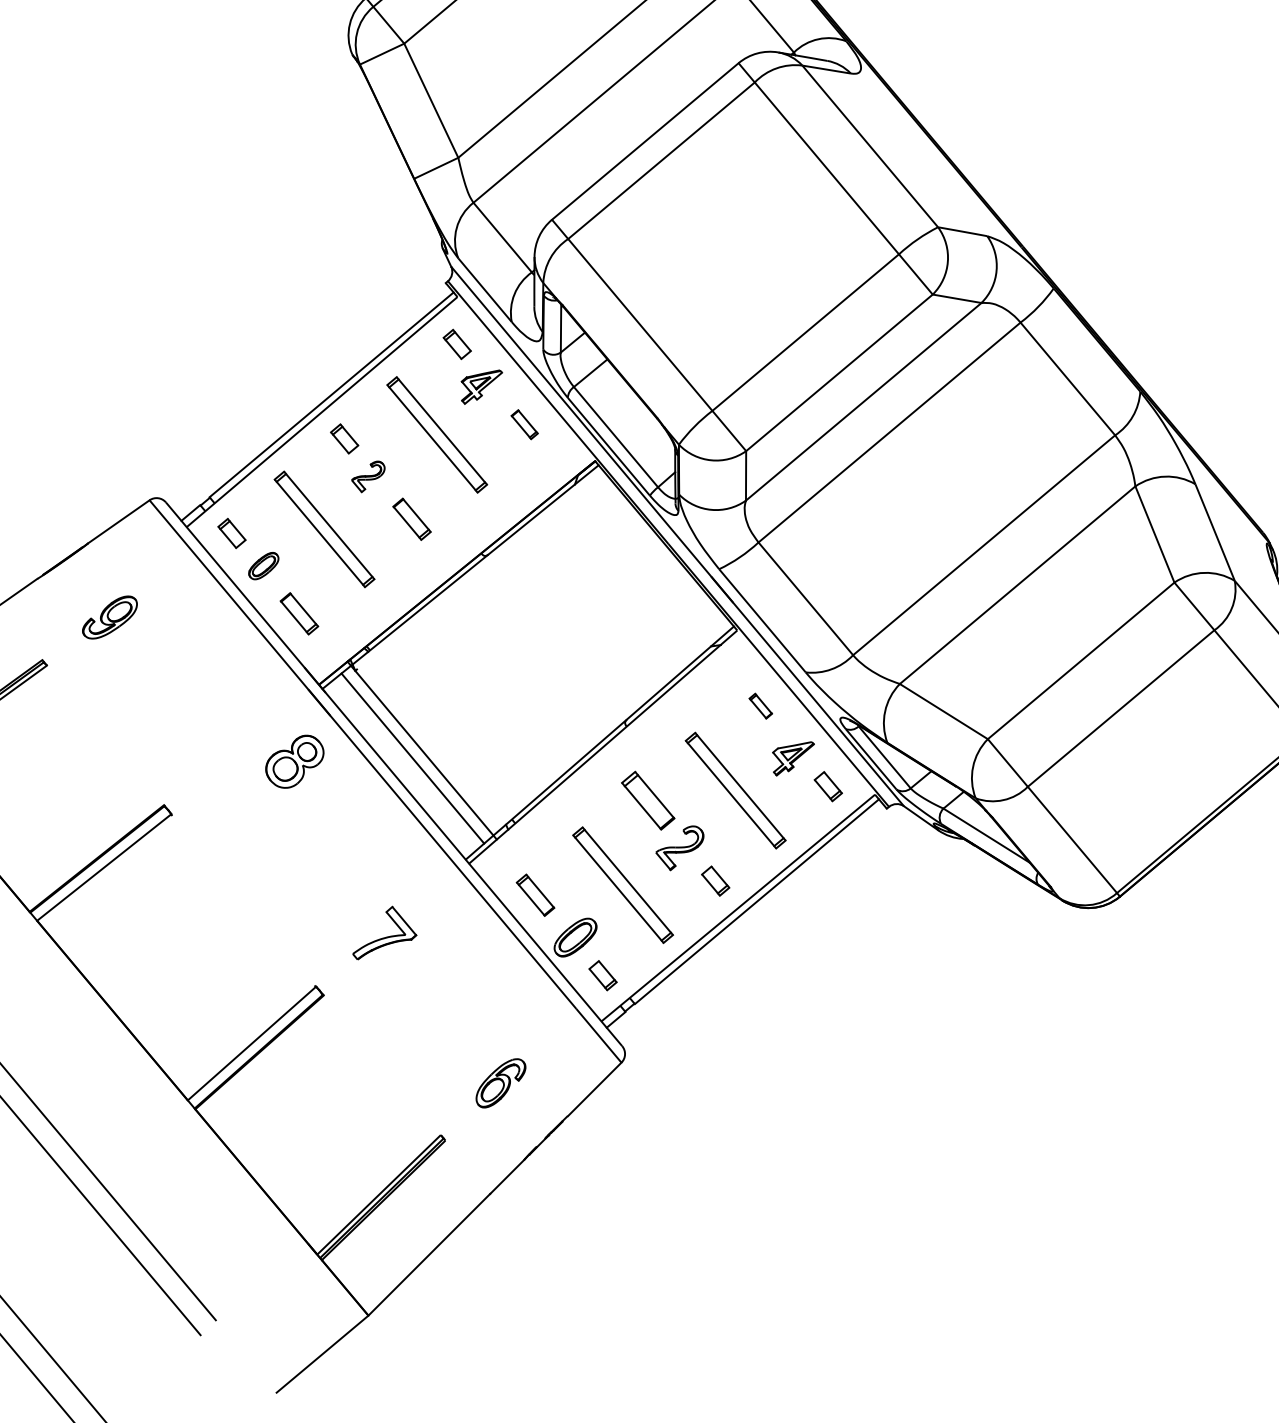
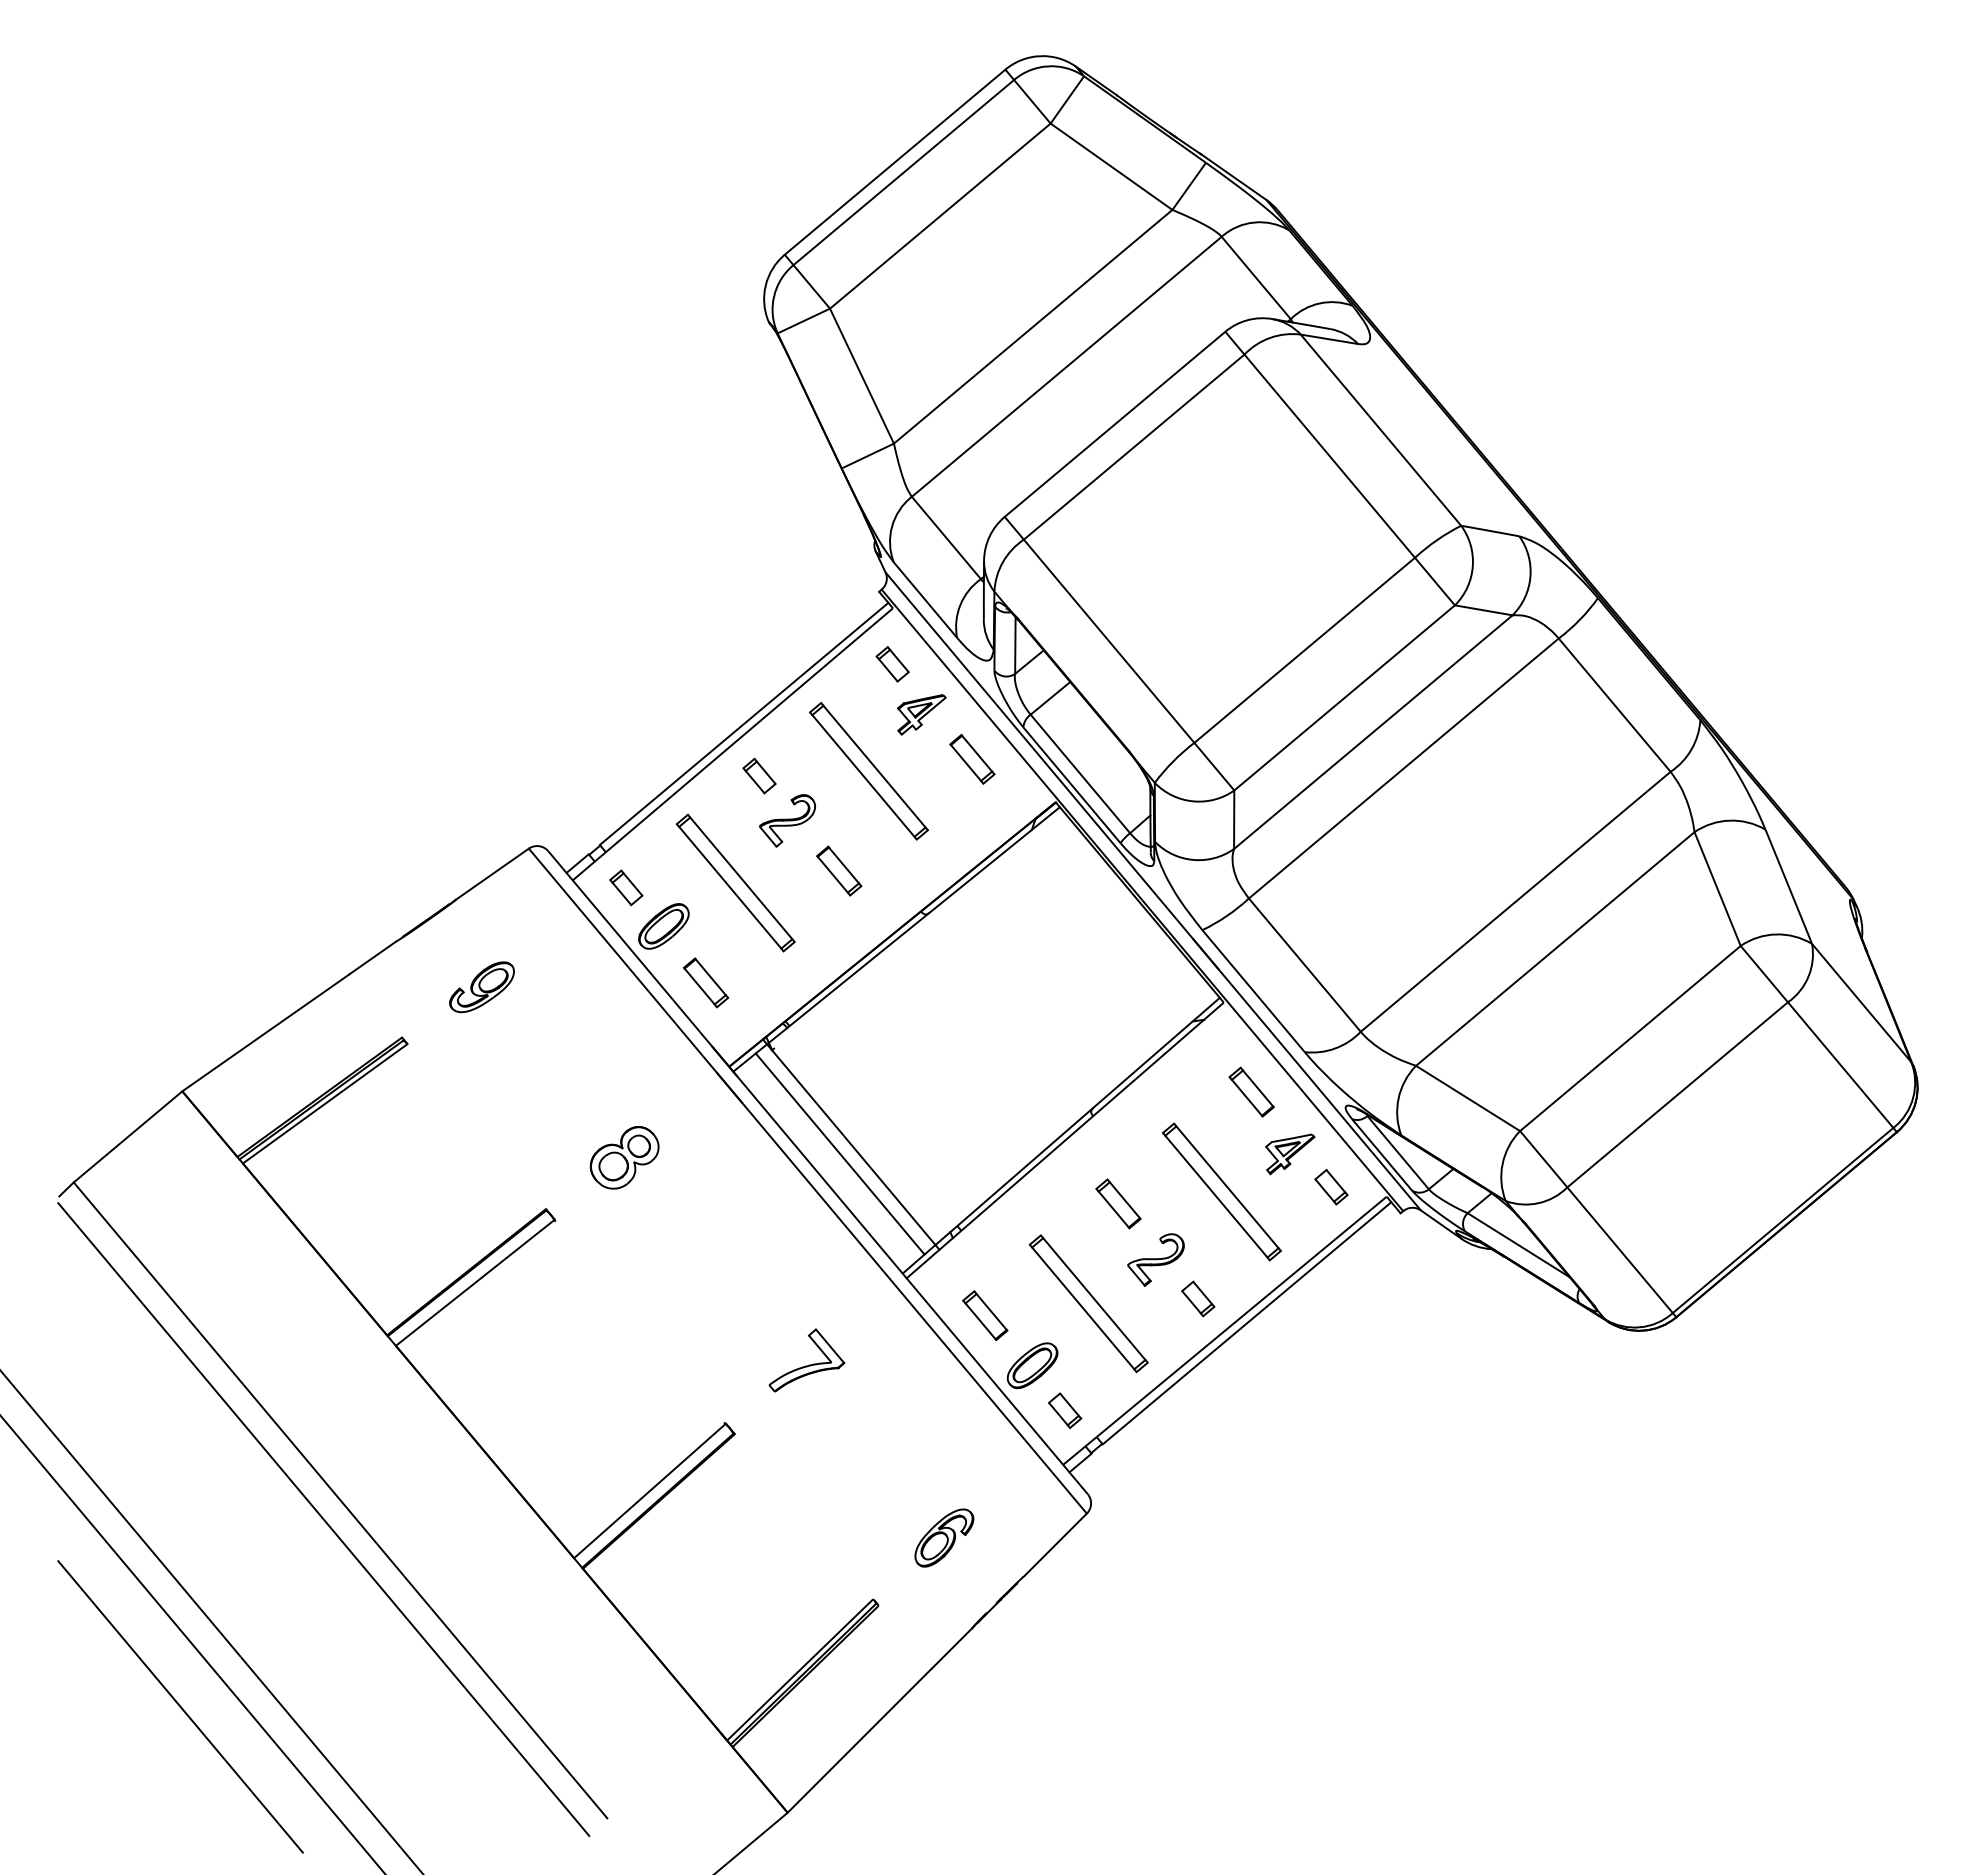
part: (524, 424) -> (972, 758), size x1.43
part: (368, 476) -> (787, 820), size x1.43
part: (263, 566) -> (663, 926), size x1.43
part: (760, 705) -> (1251, 1091), size x1.67
part: (294, 761) -> (624, 1157), moved
part: (648, 800) -> (1118, 1203), size x0.71

